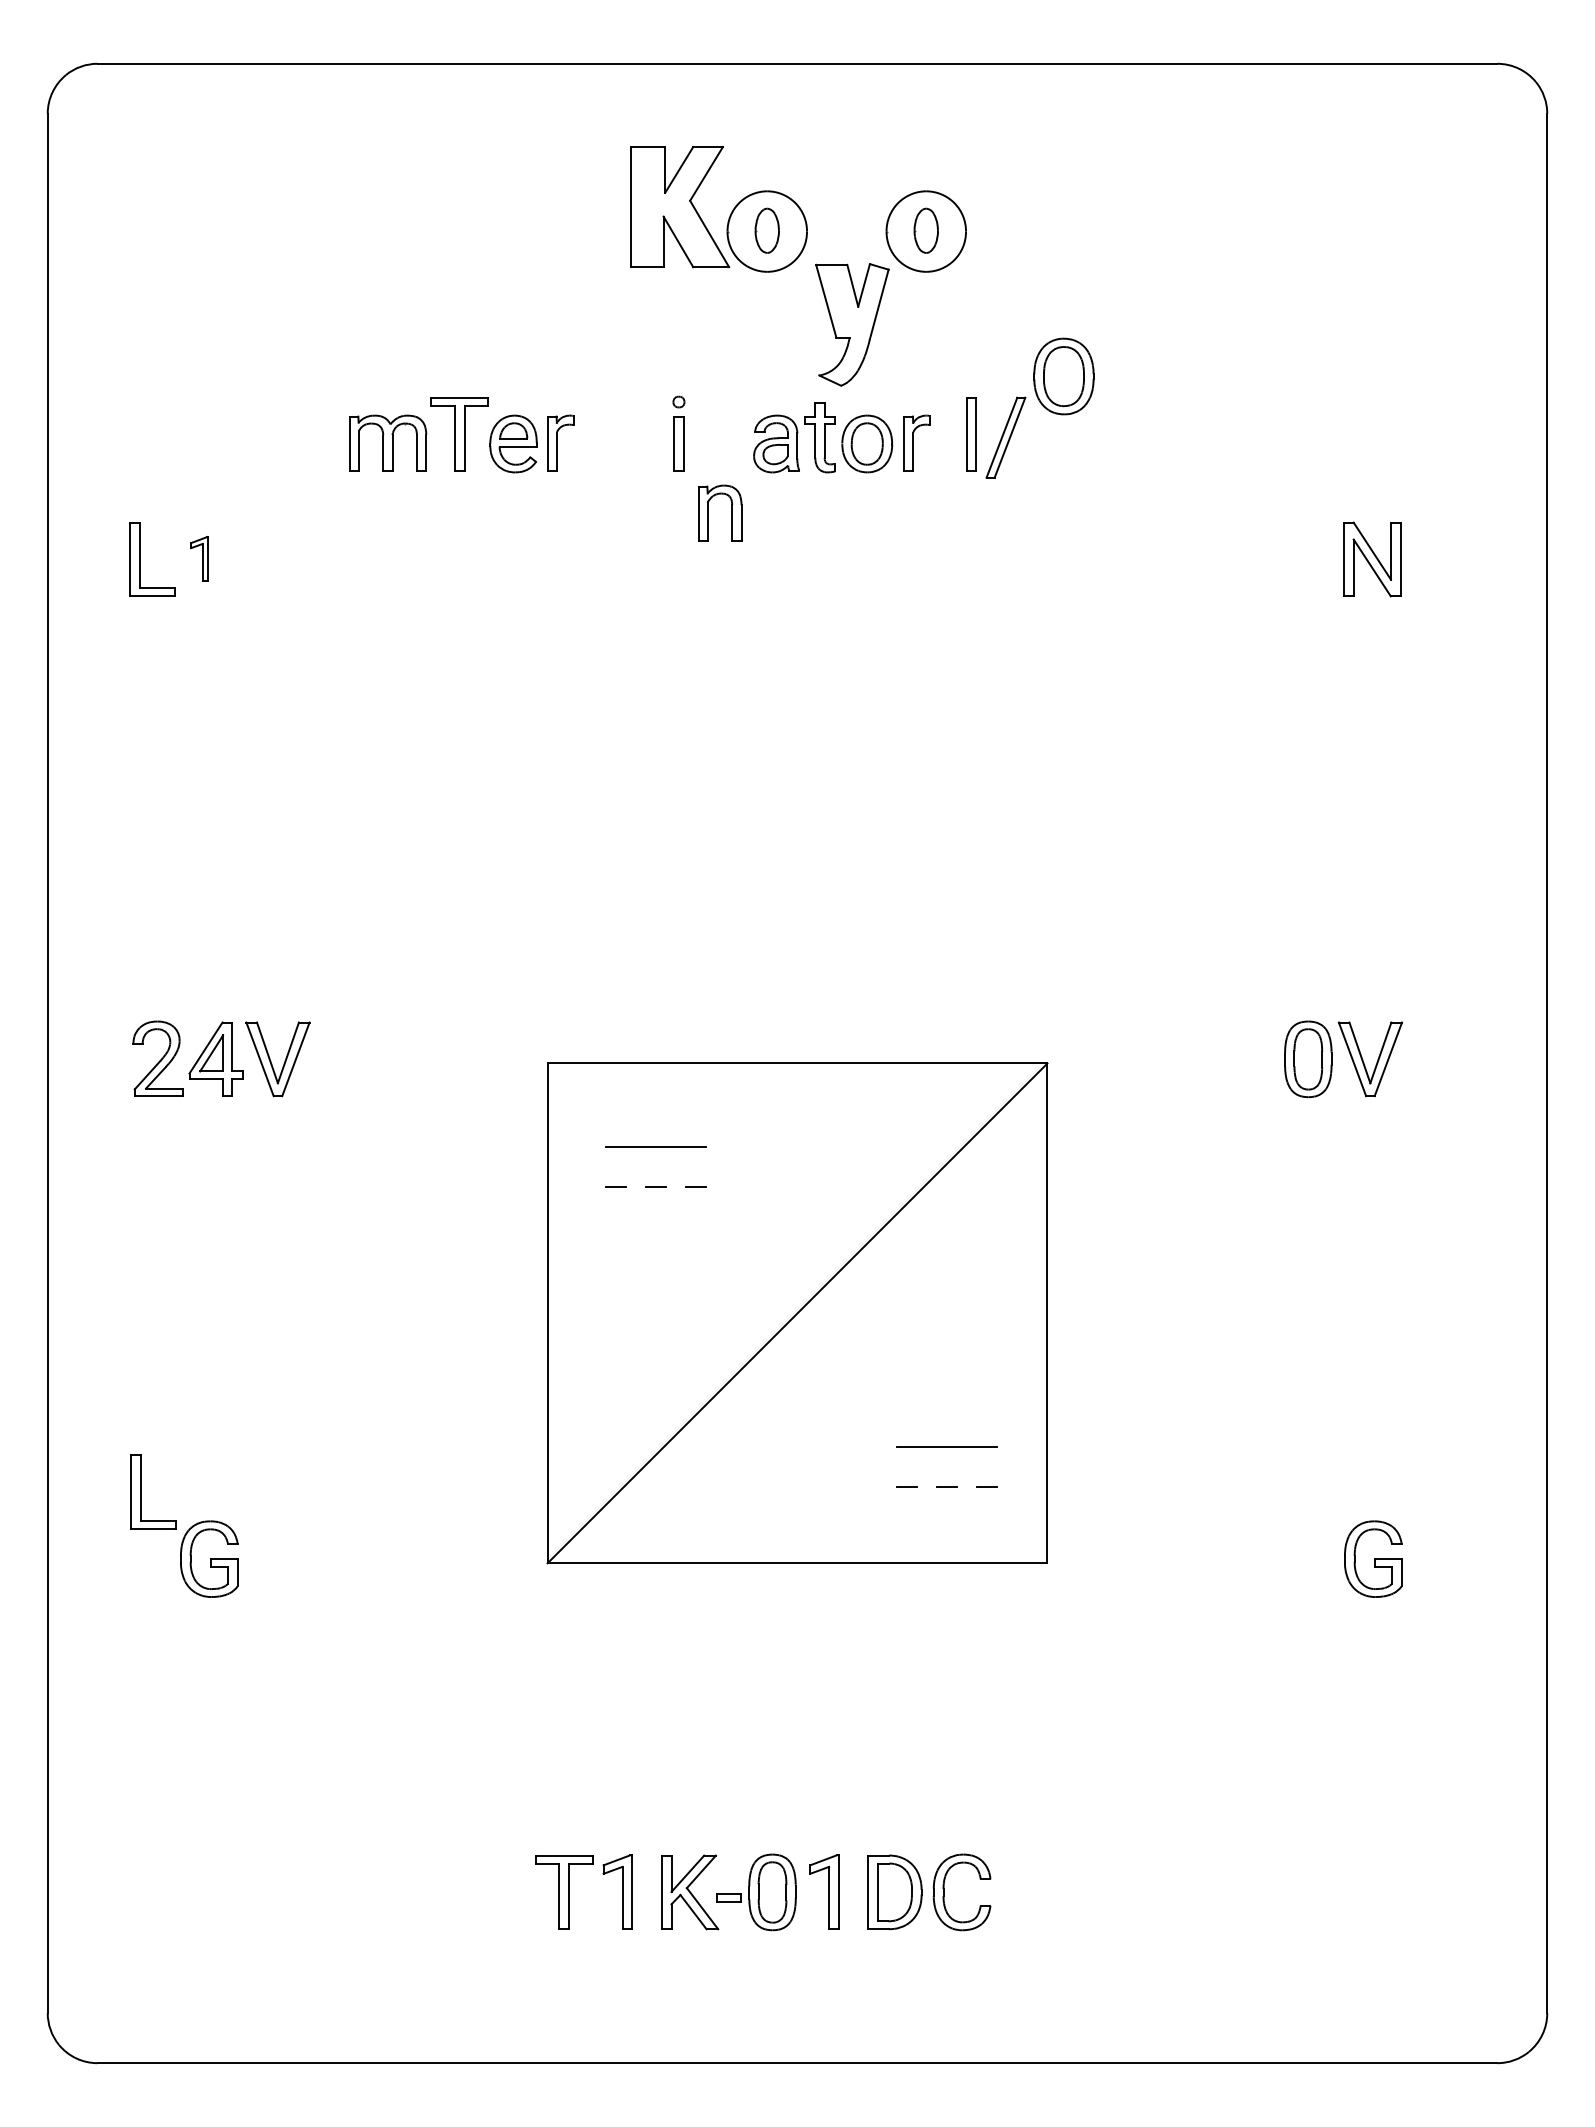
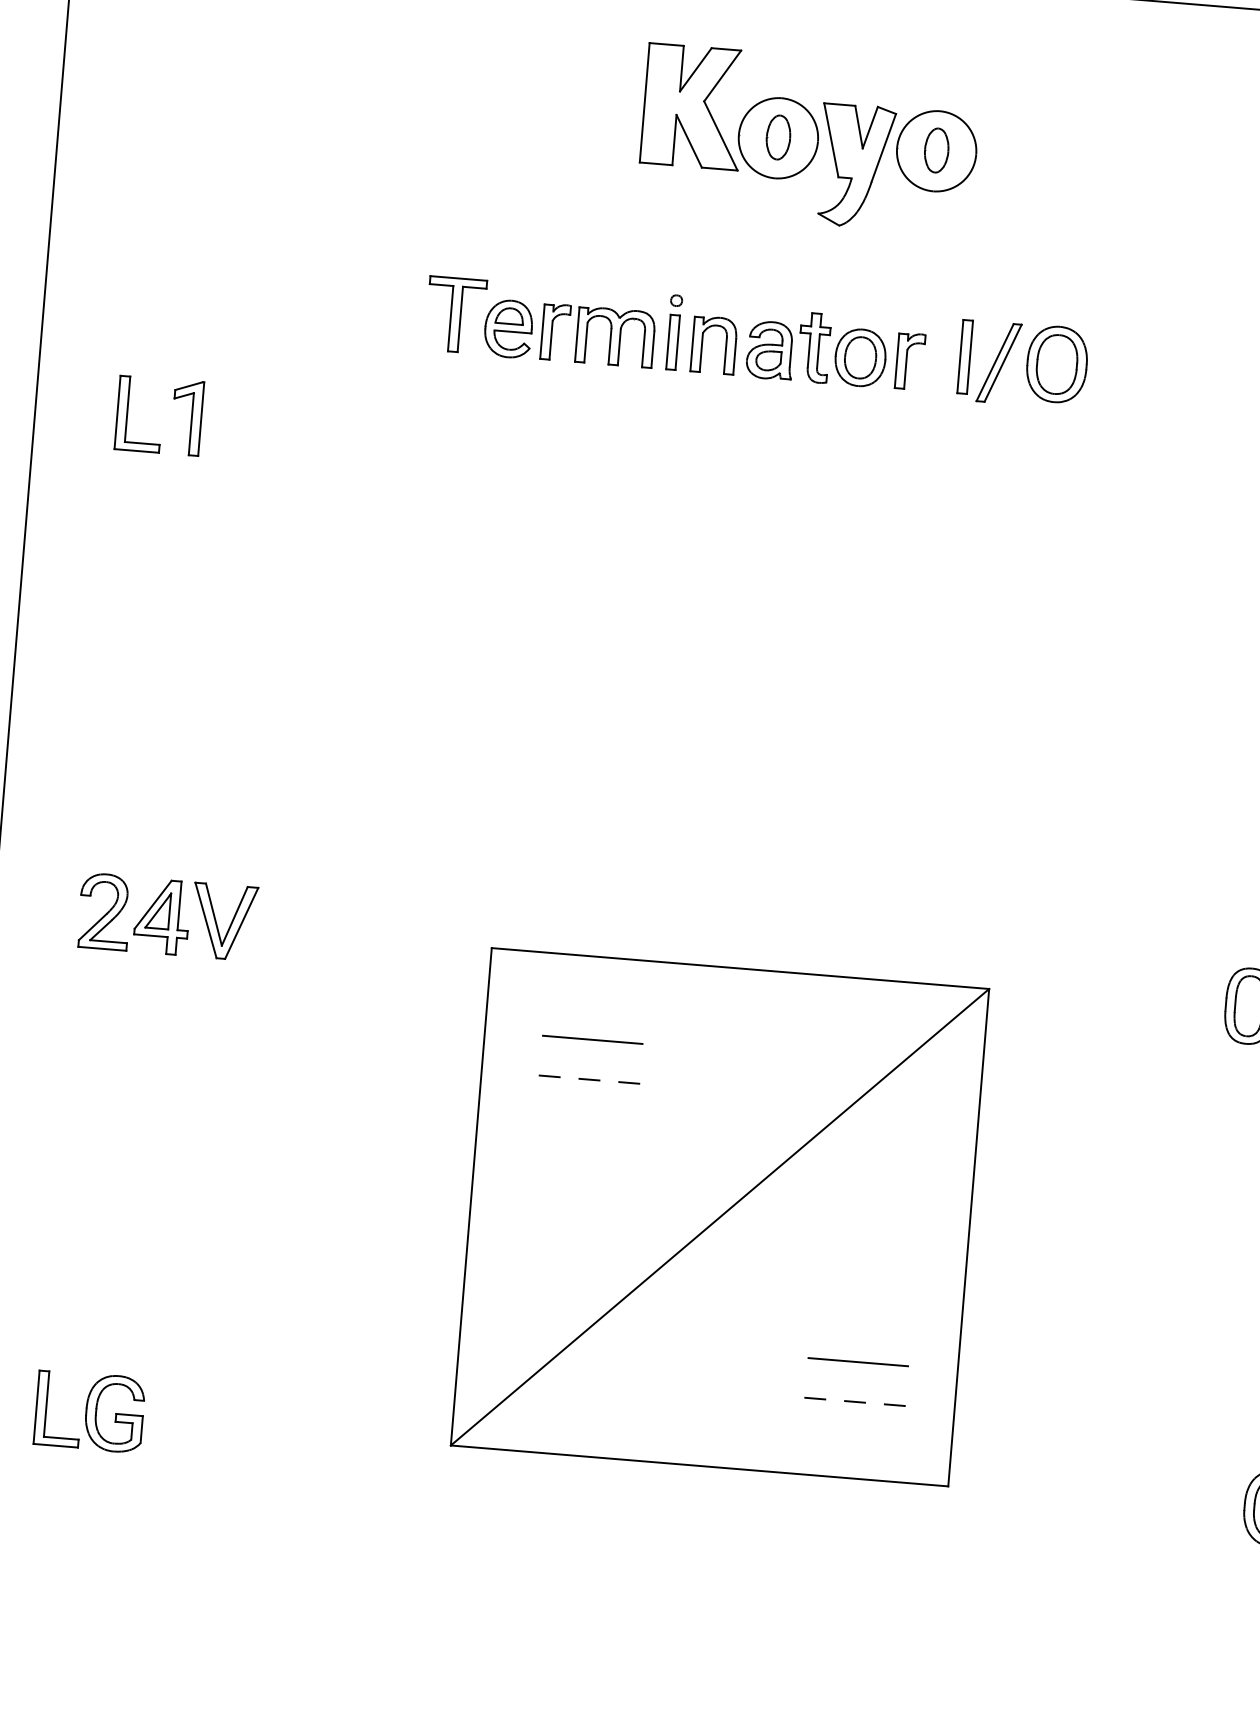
part: (852, 324) -> (855, 165), moved
part: (1063, 376) -> (1056, 364), moved
part: (388, 442) -> (616, 336), moved
part: (731, 512) -> (725, 345), moved
part: (199, 558) -> (186, 417), size x1.67
part: (141, 1491) -> (47, 1407), moved

